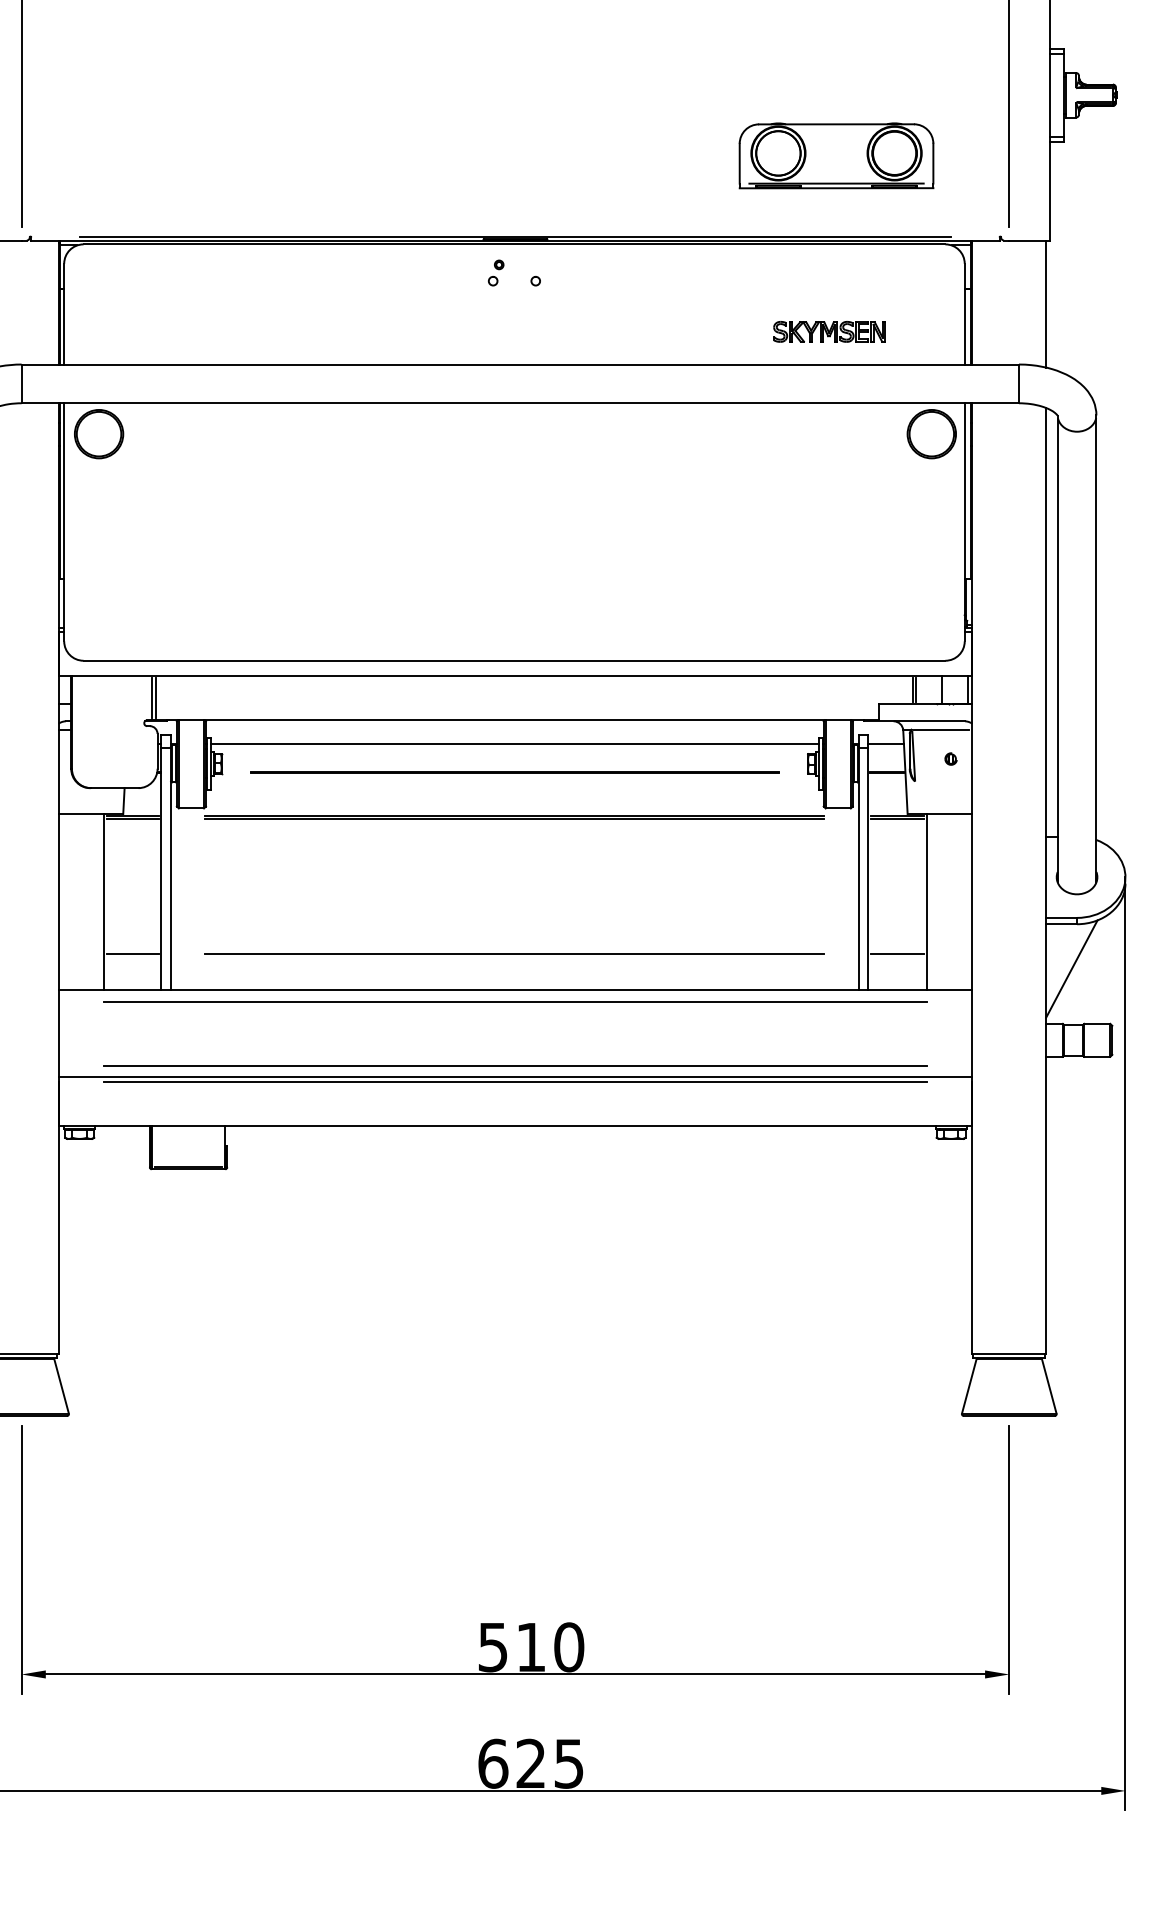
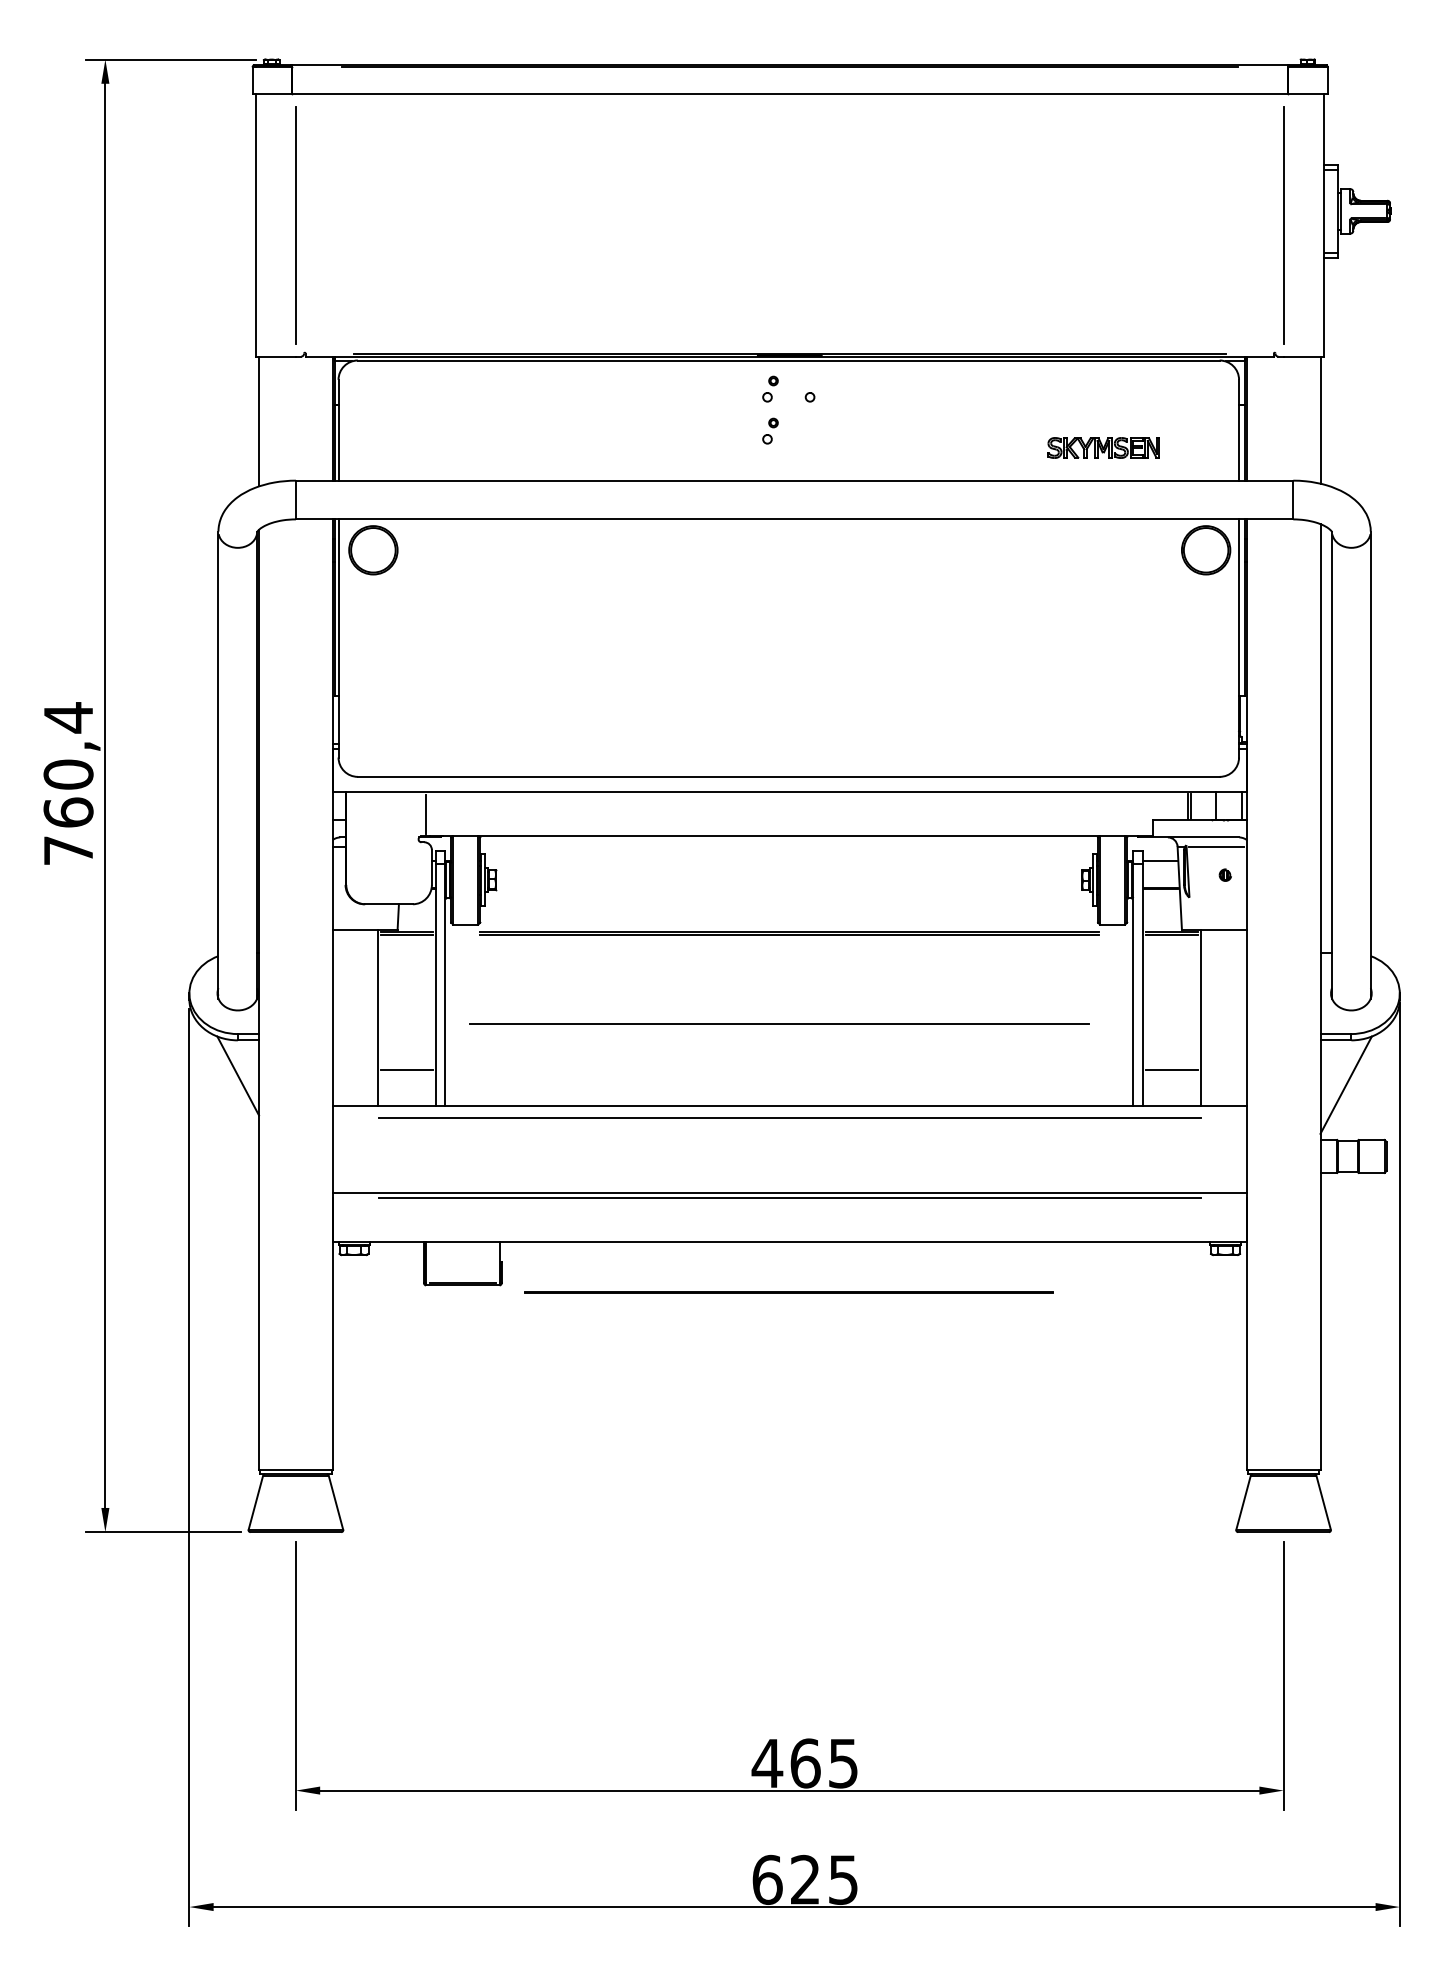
part: (836, 155) -> (1110, 271), removed
part: (496, 314) -> (770, 430), added
line: (156, 698) -> (430, 814), removed
line: (515, 744) -> (789, 860), removed
line: (514, 772) -> (788, 1292), moved
line: (515, 953) -> (779, 1023), moved
line: (515, 1066) -> (789, 1182), removed
text: (530, 1647) -> (804, 1763), 510 -> 465

